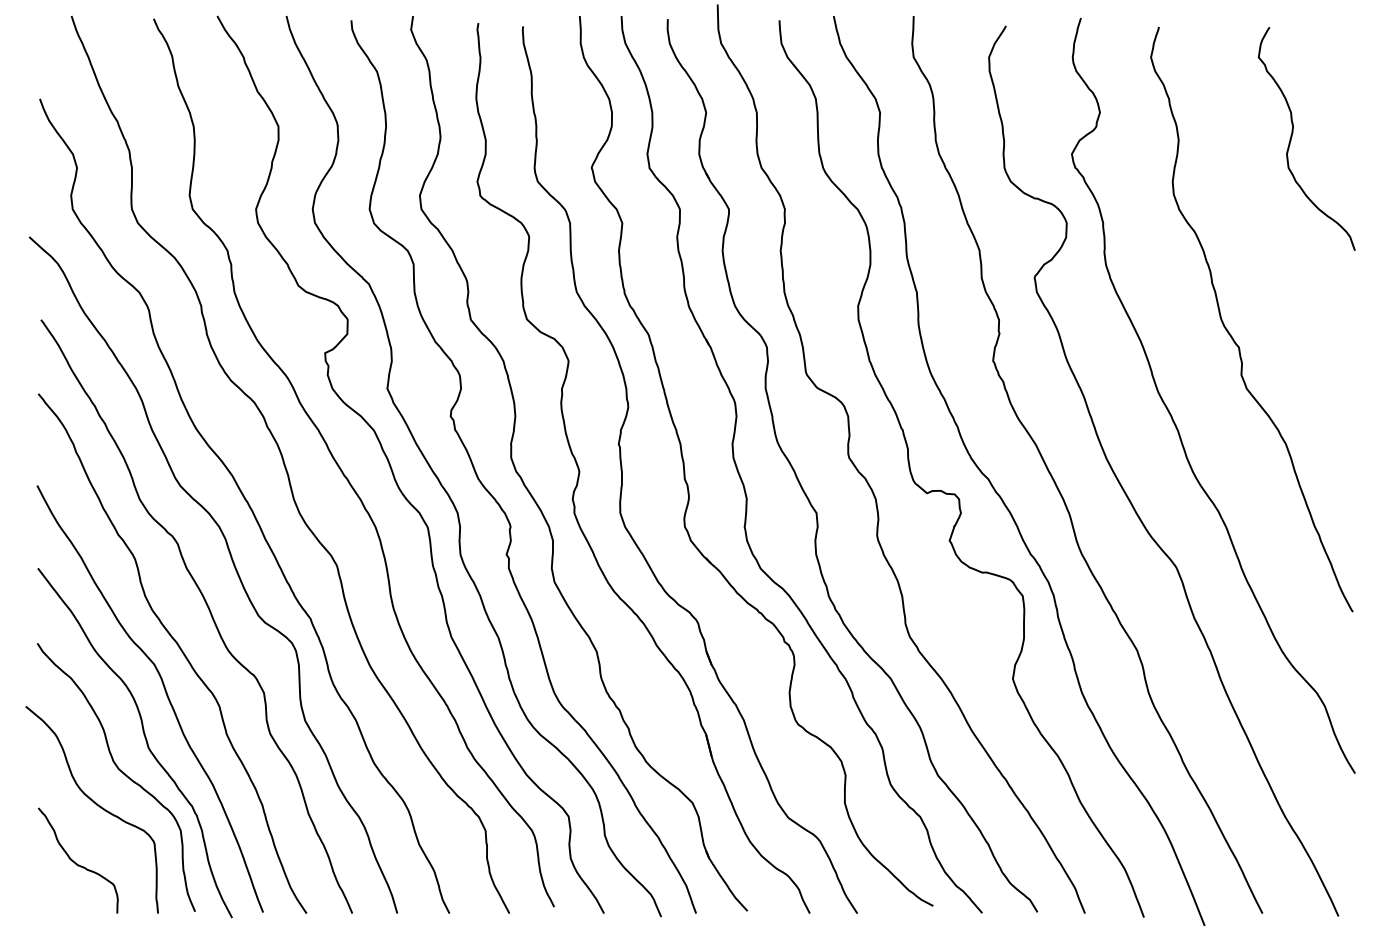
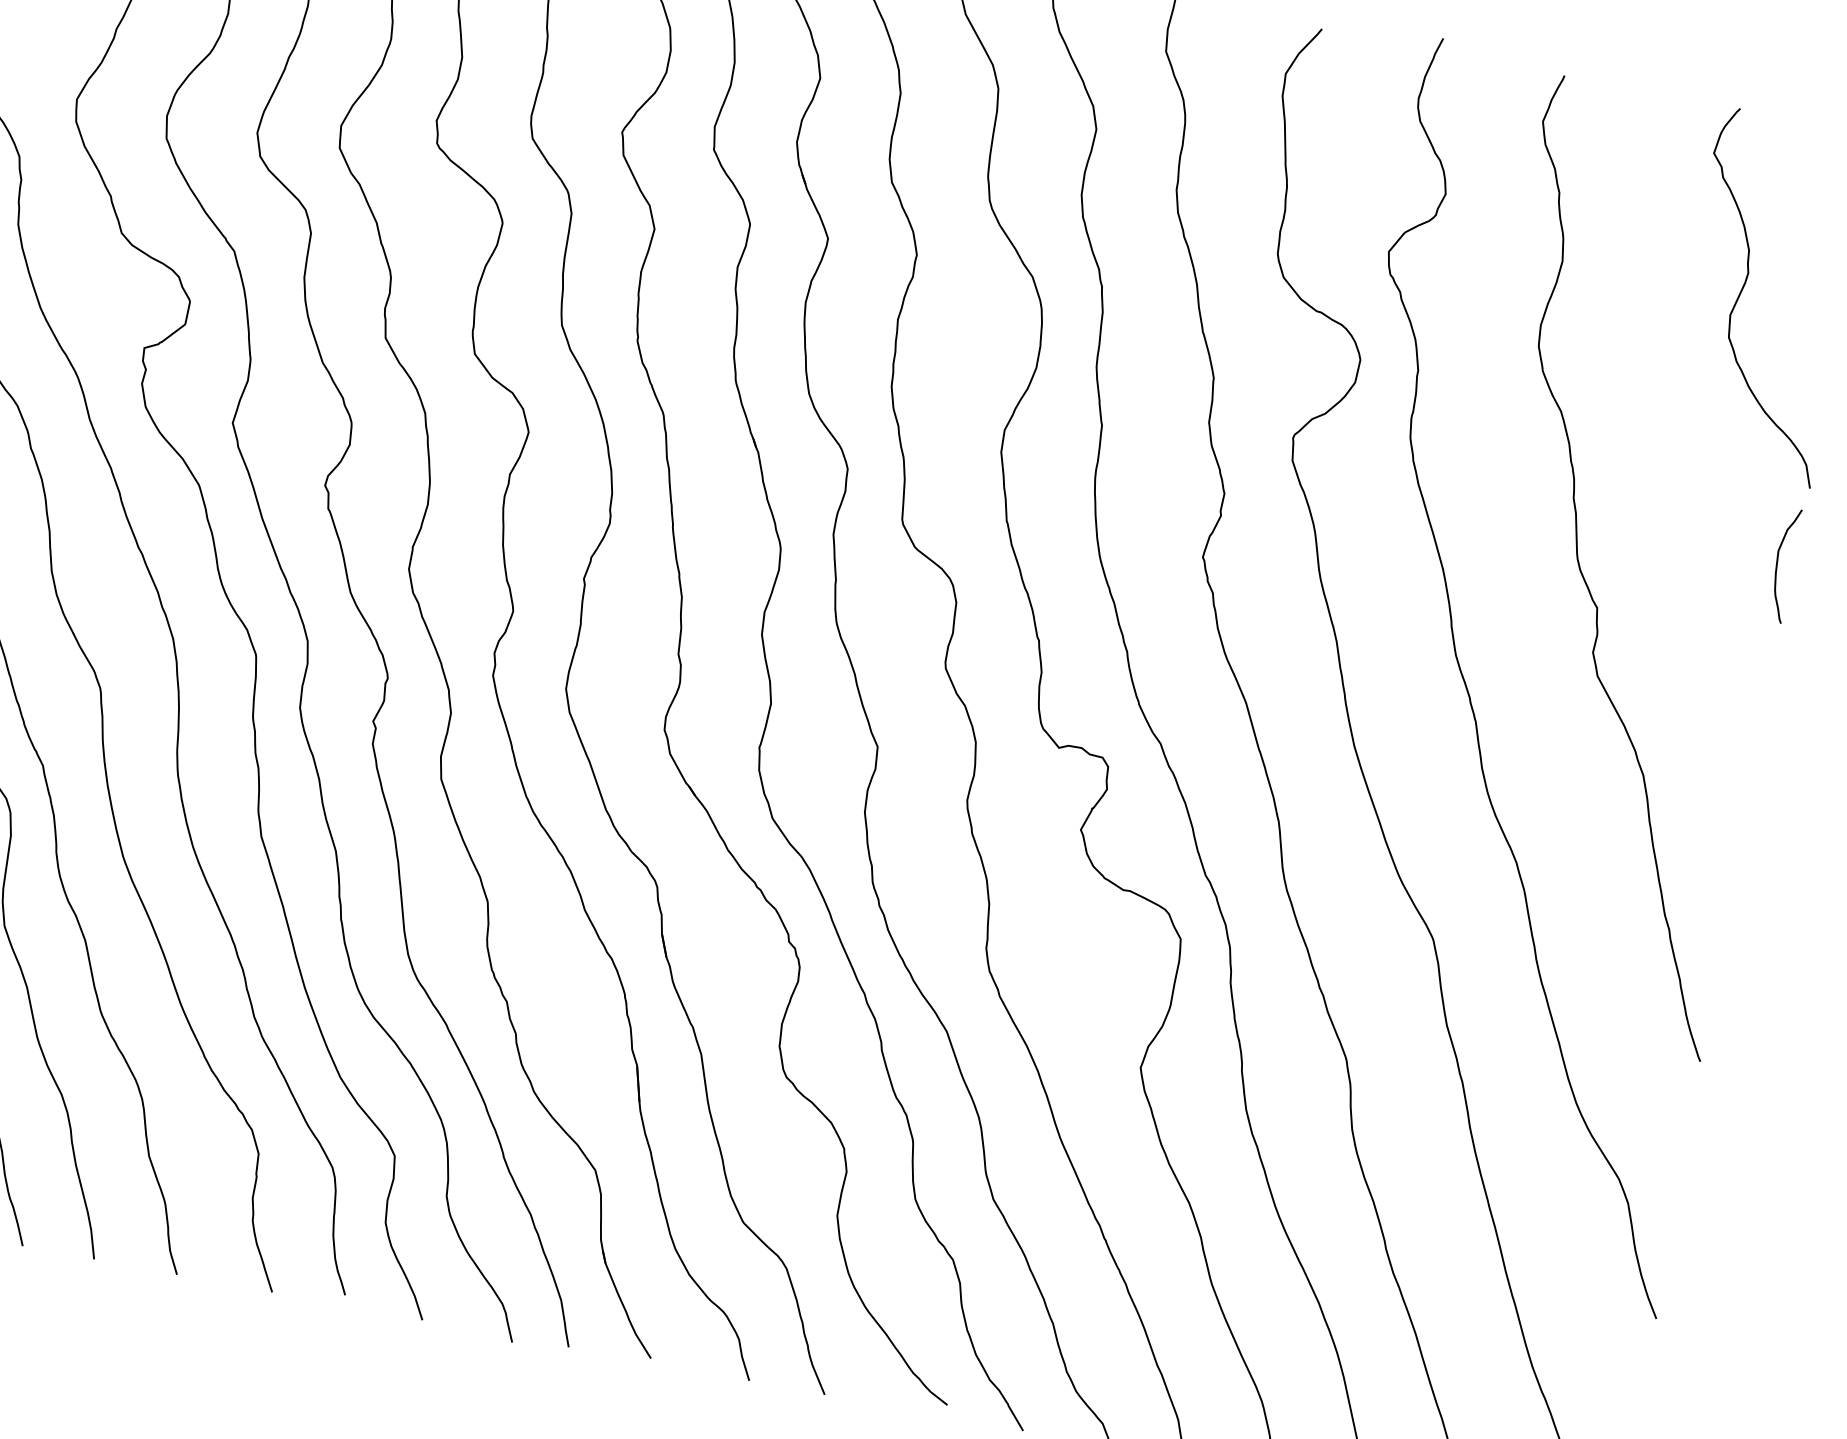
curve: (1344, 300) -> (1778, 564), added

